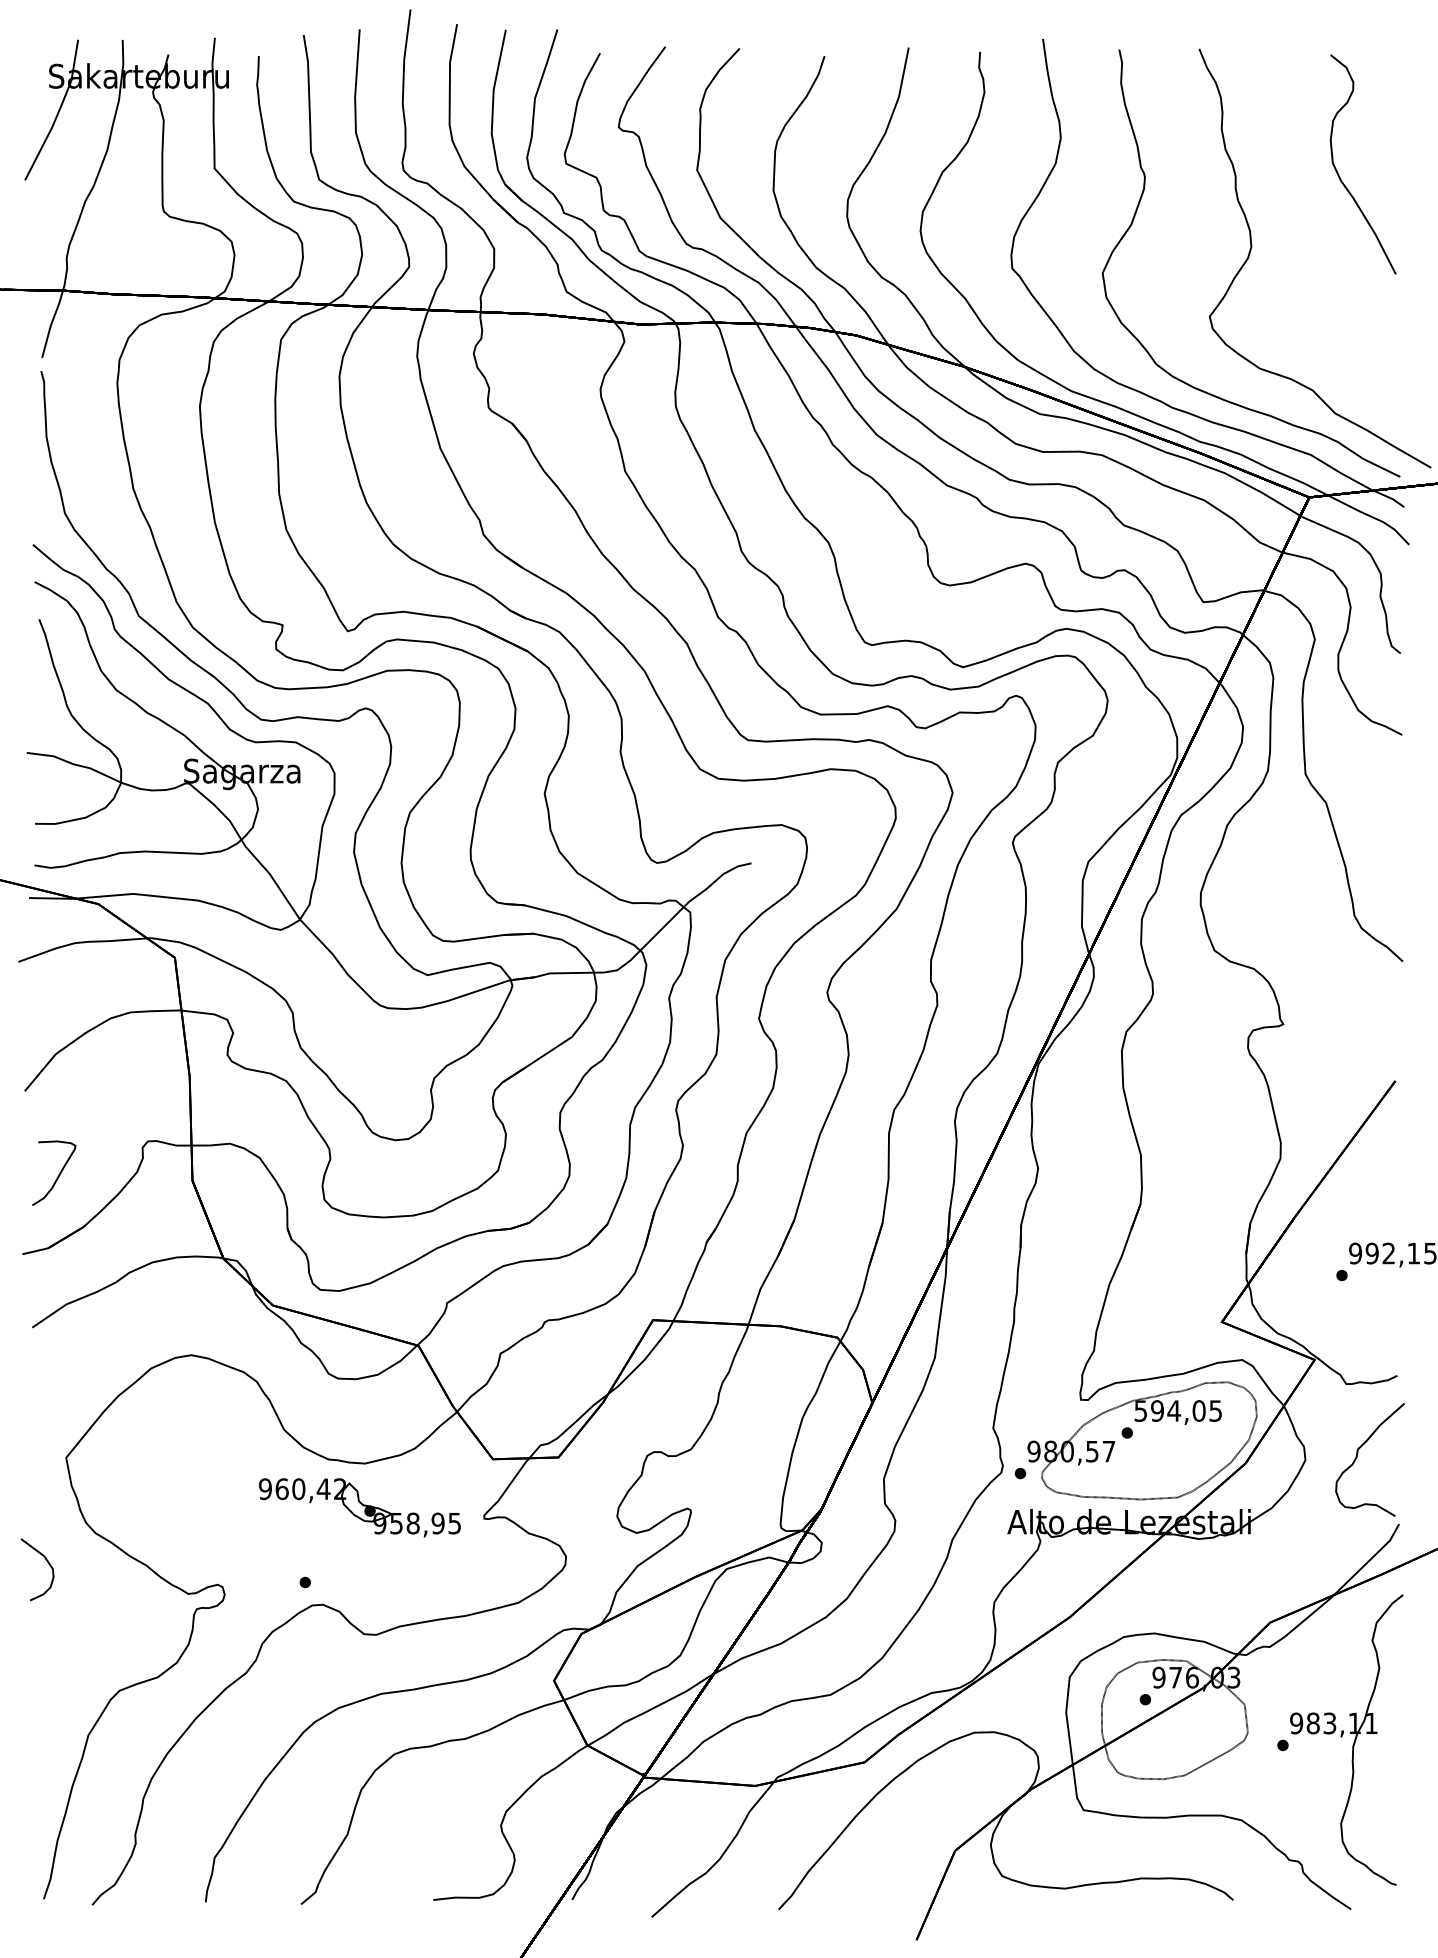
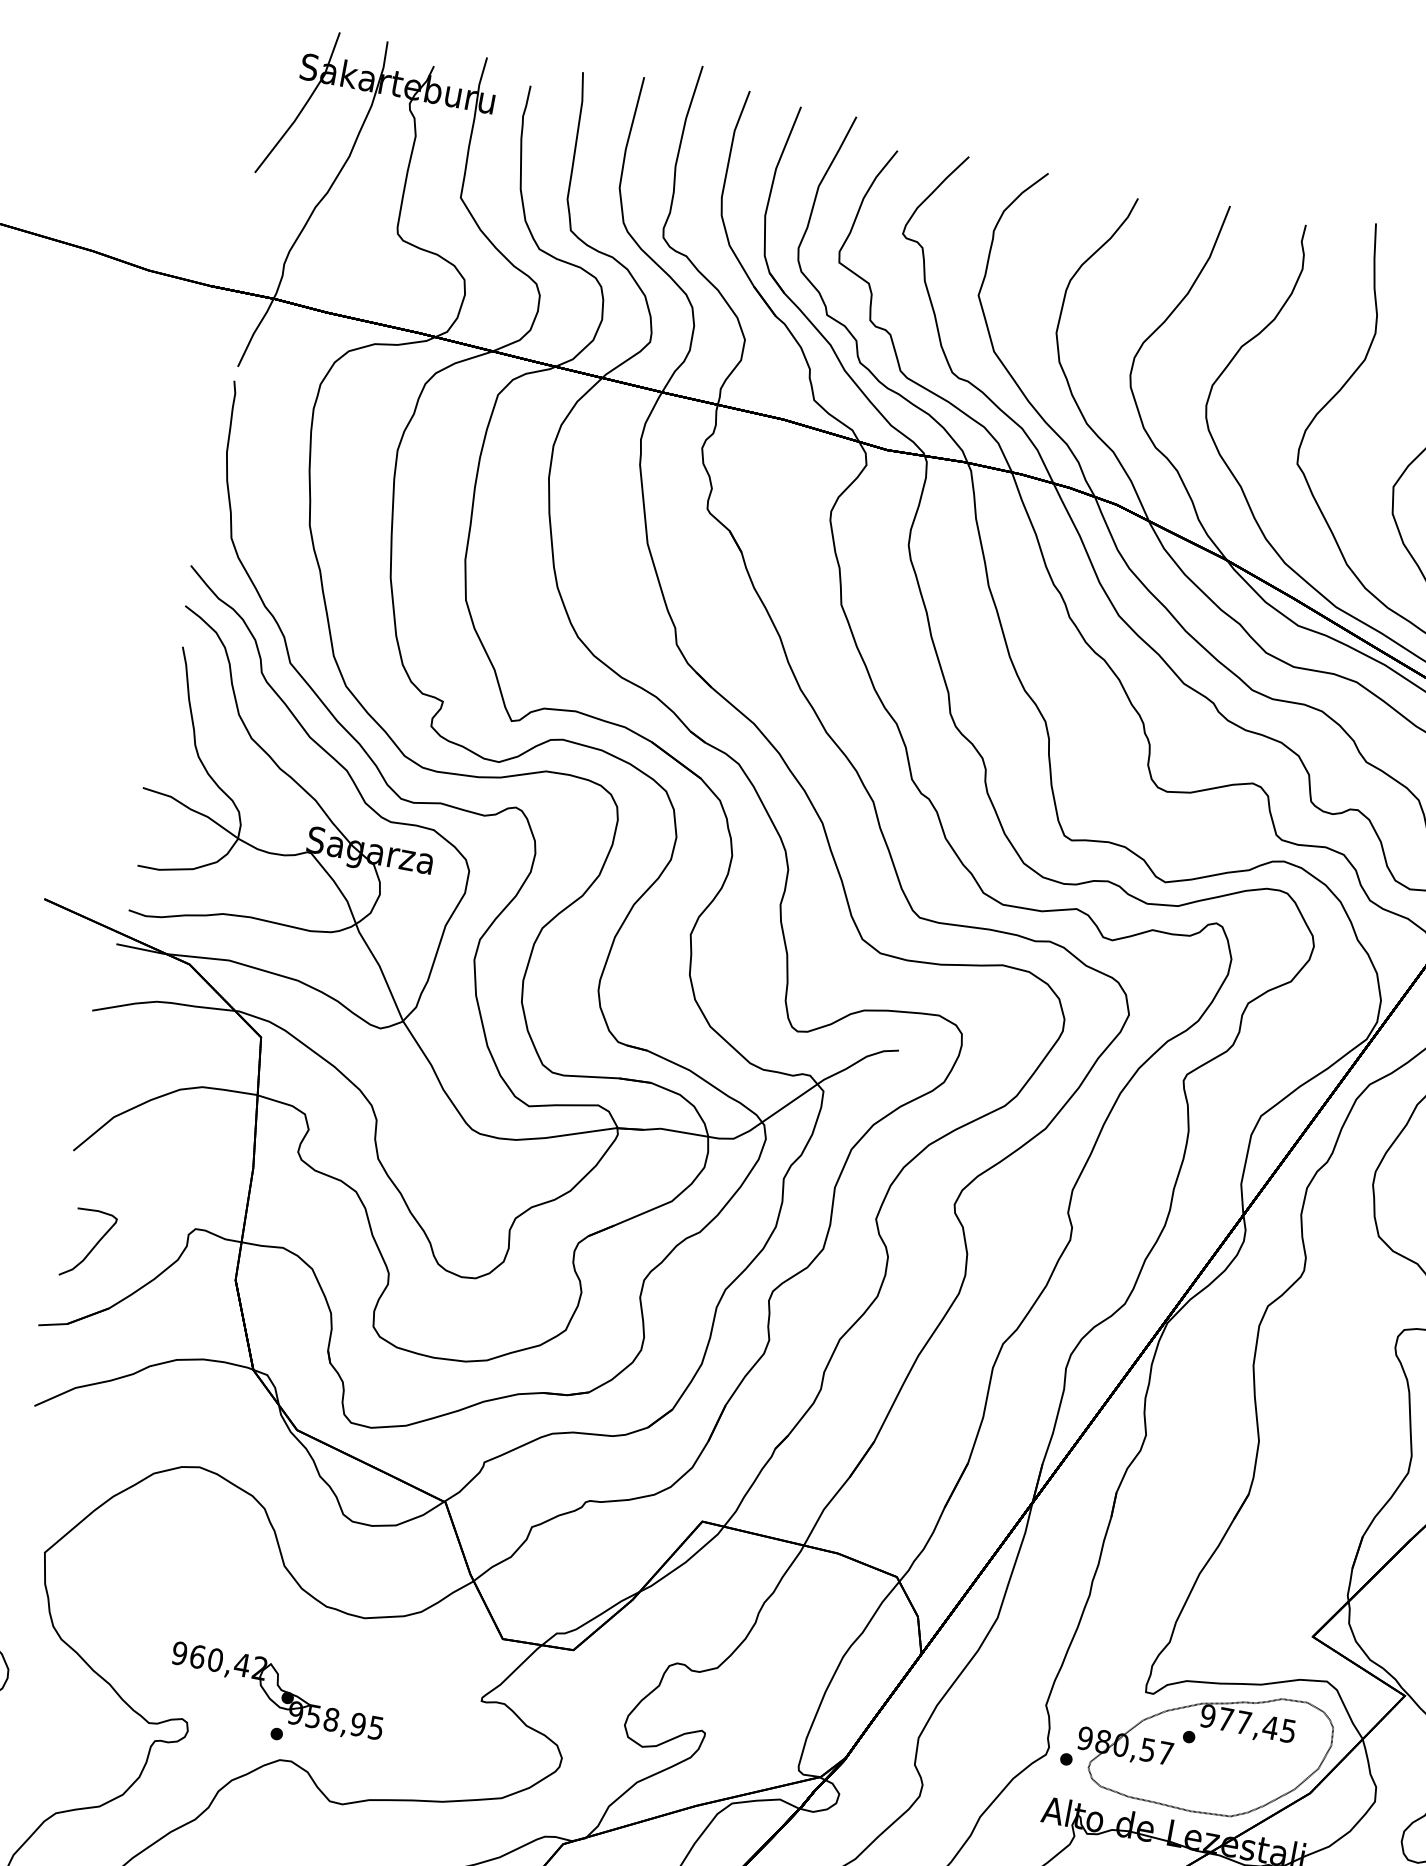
text: (1169, 1410) -> (1238, 1721), 594,05 -> 977,45
part: (359, 1507) -> (277, 1691), moved

